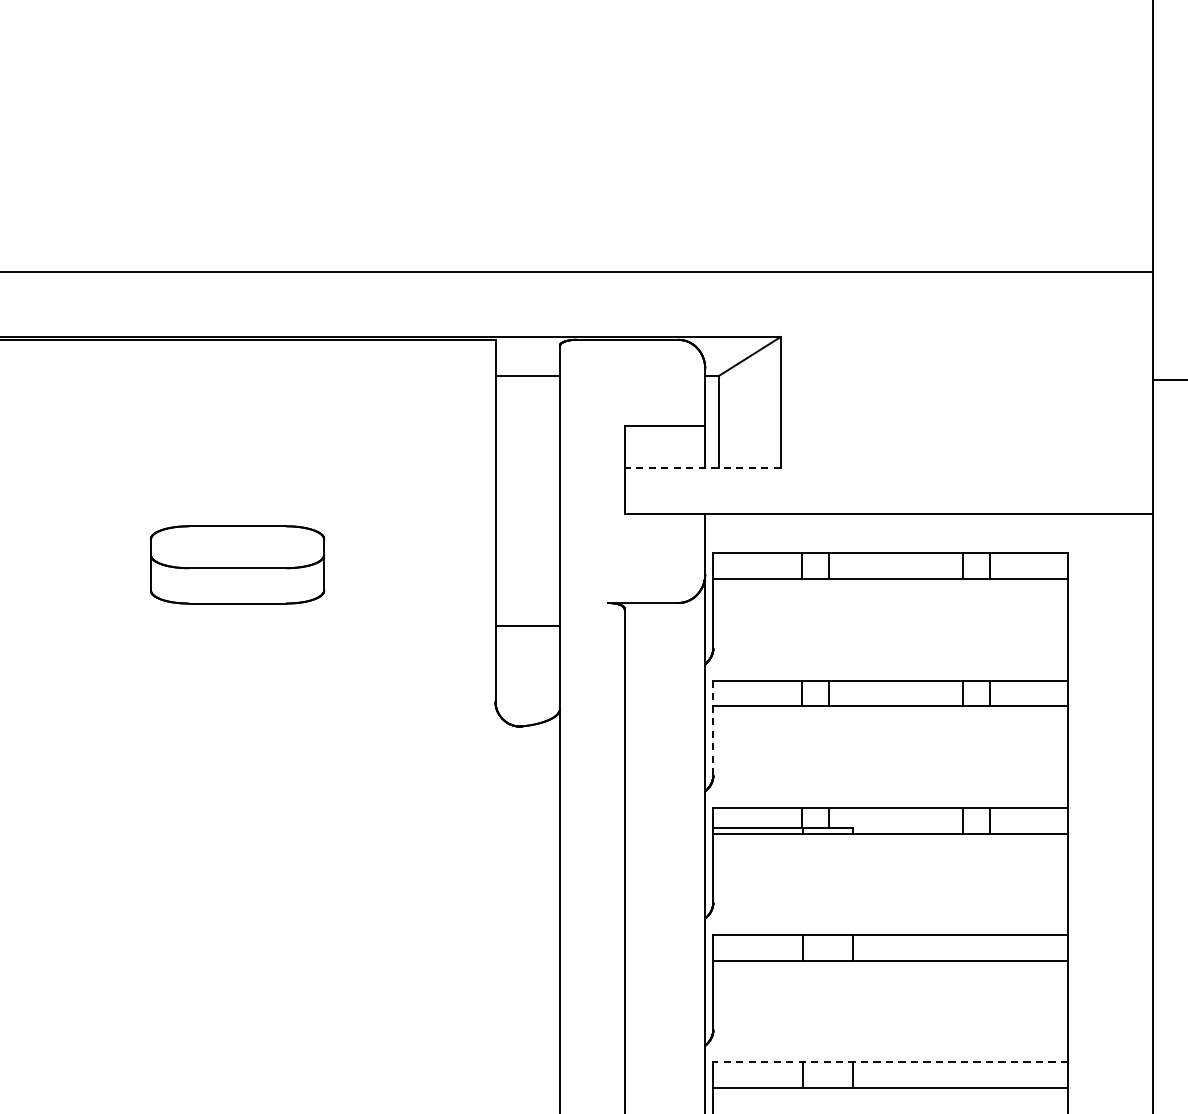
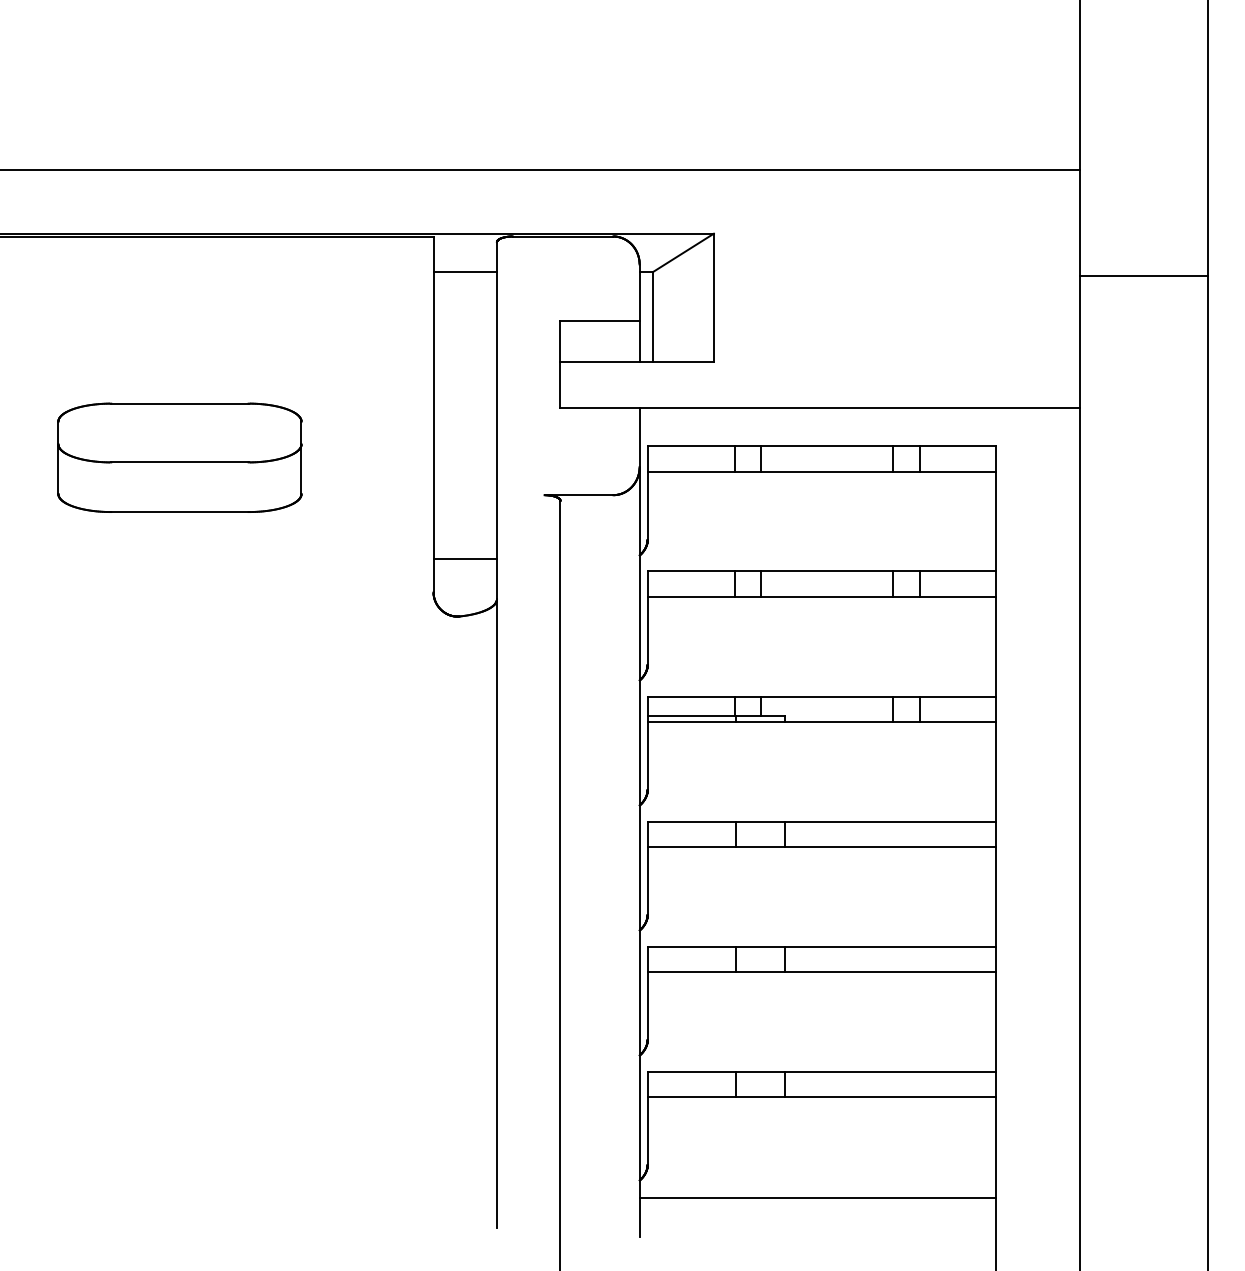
line: (702, 468) -> (637, 362), dashed -> solid
part: (237, 564) -> (179, 457), size x1.43
line: (528, 626) -> (465, 559), moved
line: (713, 728) -> (647, 618), dashed -> solid
line: (890, 1062) -> (821, 946), dashed -> solid

